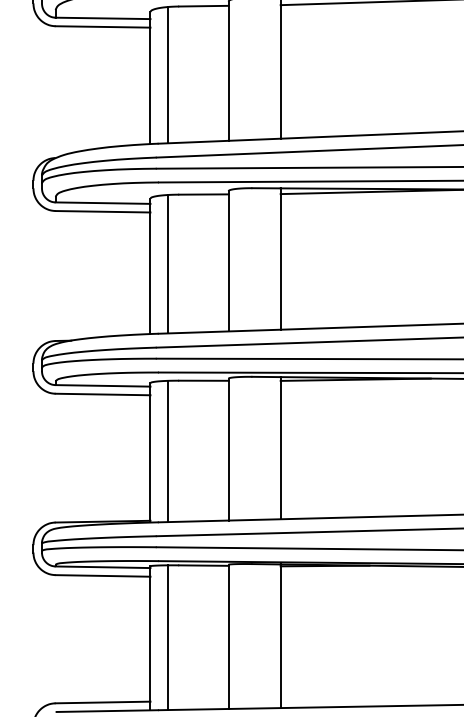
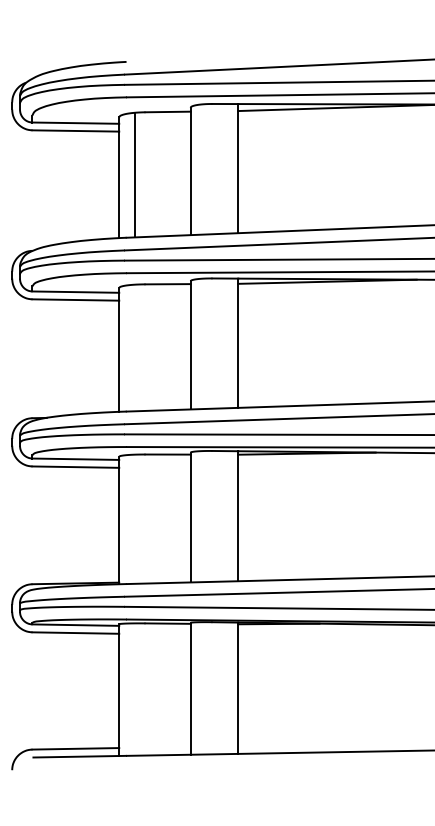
line: (168, 263) -> (135, 347), removed
line: (168, 450) -> (135, 518), removed
line: (168, 637) -> (135, 689), removed

